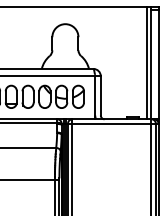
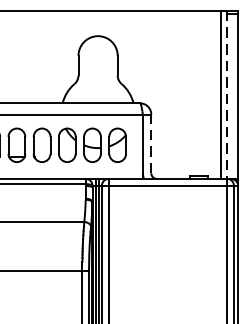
line: (151, 63) -> (227, 95), solid -> dashed
line: (100, 95) -> (150, 143), solid -> dashed

